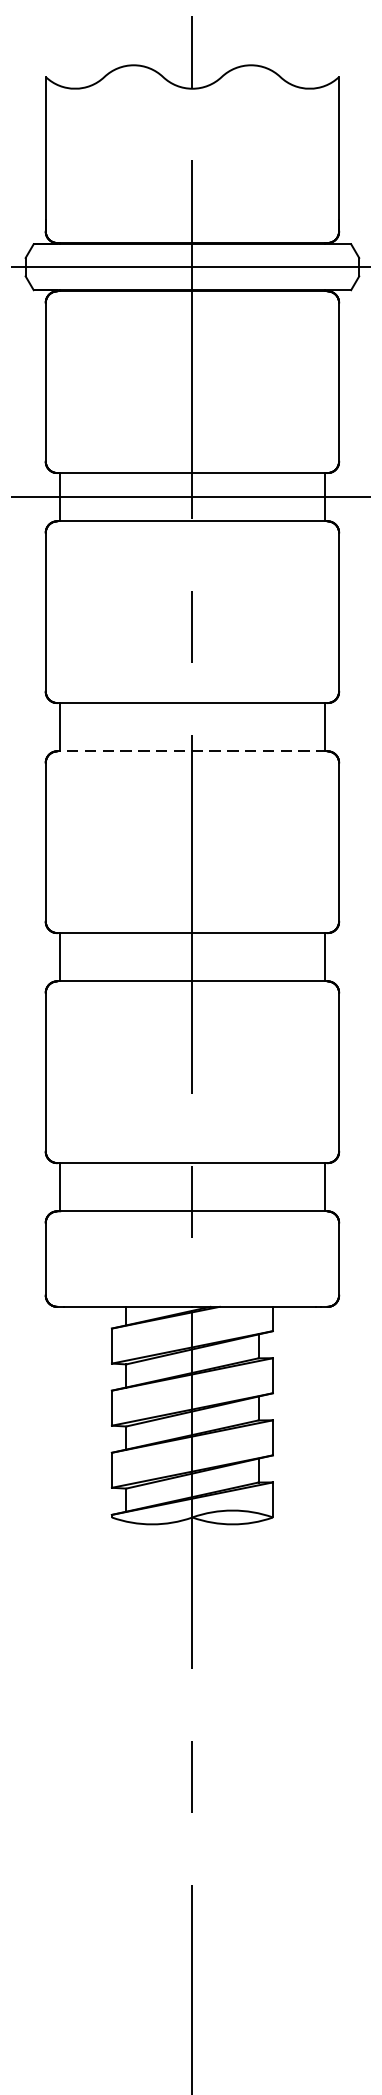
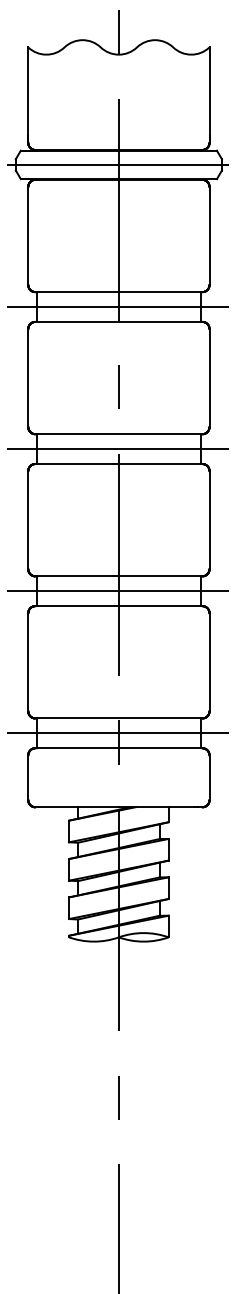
line: (191, 727) -> (118, 449), added
line: (193, 752) -> (119, 464), dashed -> solid
line: (191, 957) -> (118, 591), added
line: (191, 1187) -> (118, 733), added

